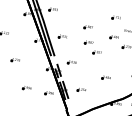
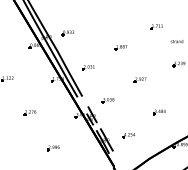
part: (114, 37) -> (159, 54), removed
part: (88, 42) -> (125, 68), removed
part: (49, 93) -> (85, 149), removed

